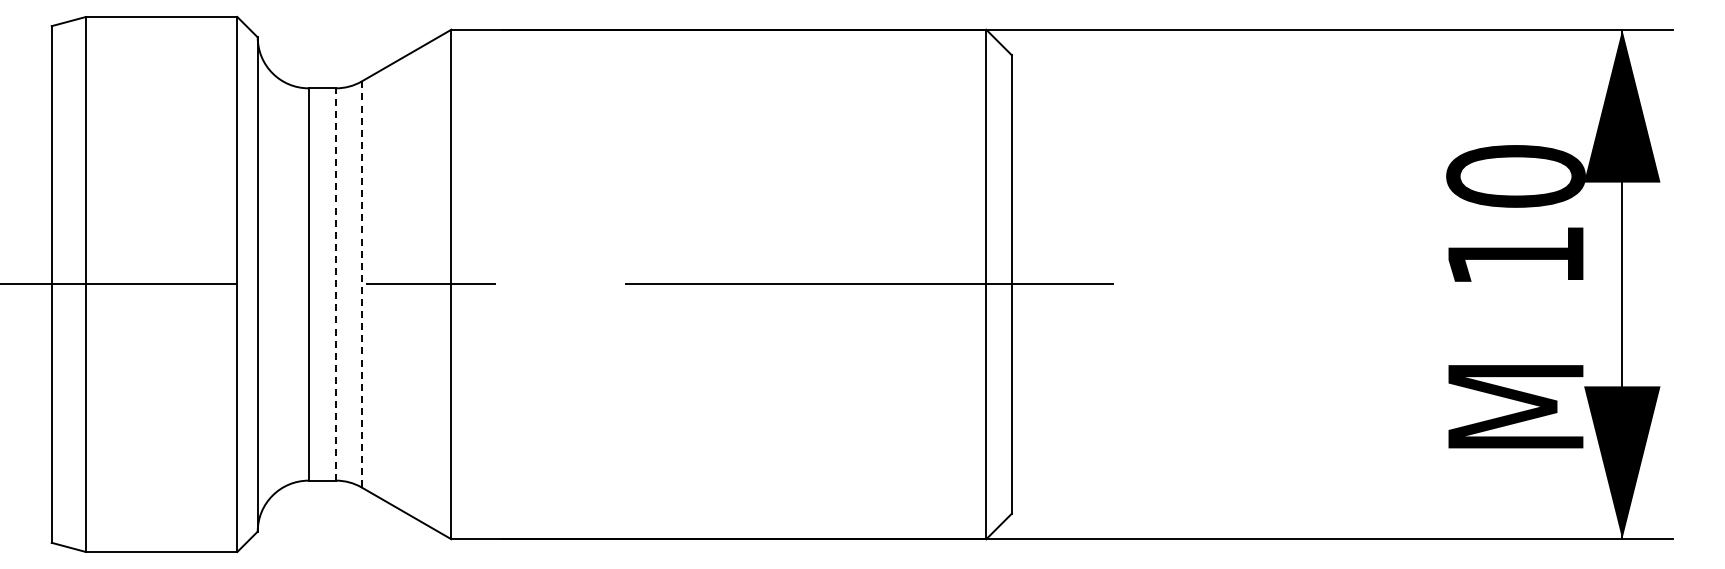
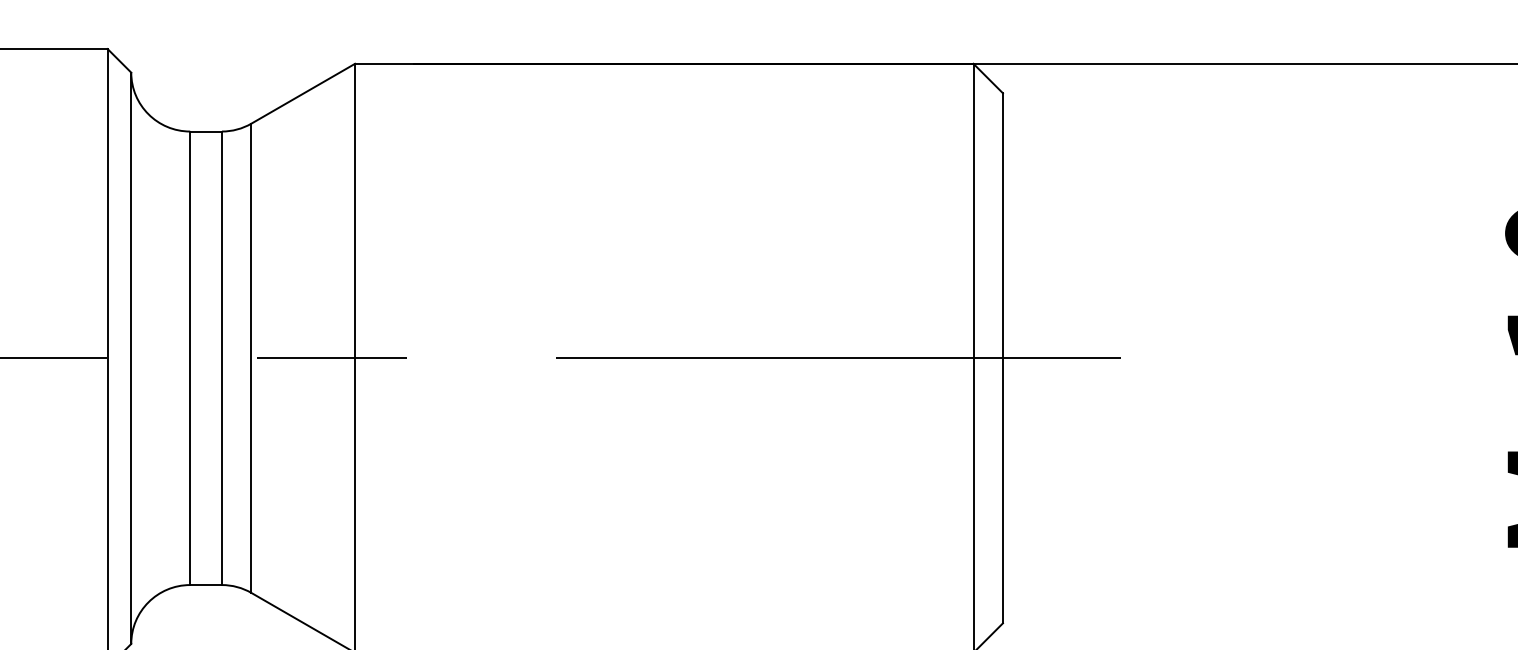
line: (336, 284) -> (222, 358), dashed -> solid
line: (361, 284) -> (251, 358), dashed -> solid

